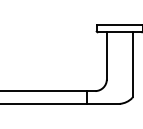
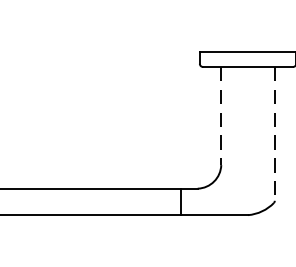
line: (106, 56) -> (220, 116), solid -> dashed
line: (132, 65) -> (274, 135), solid -> dashed

